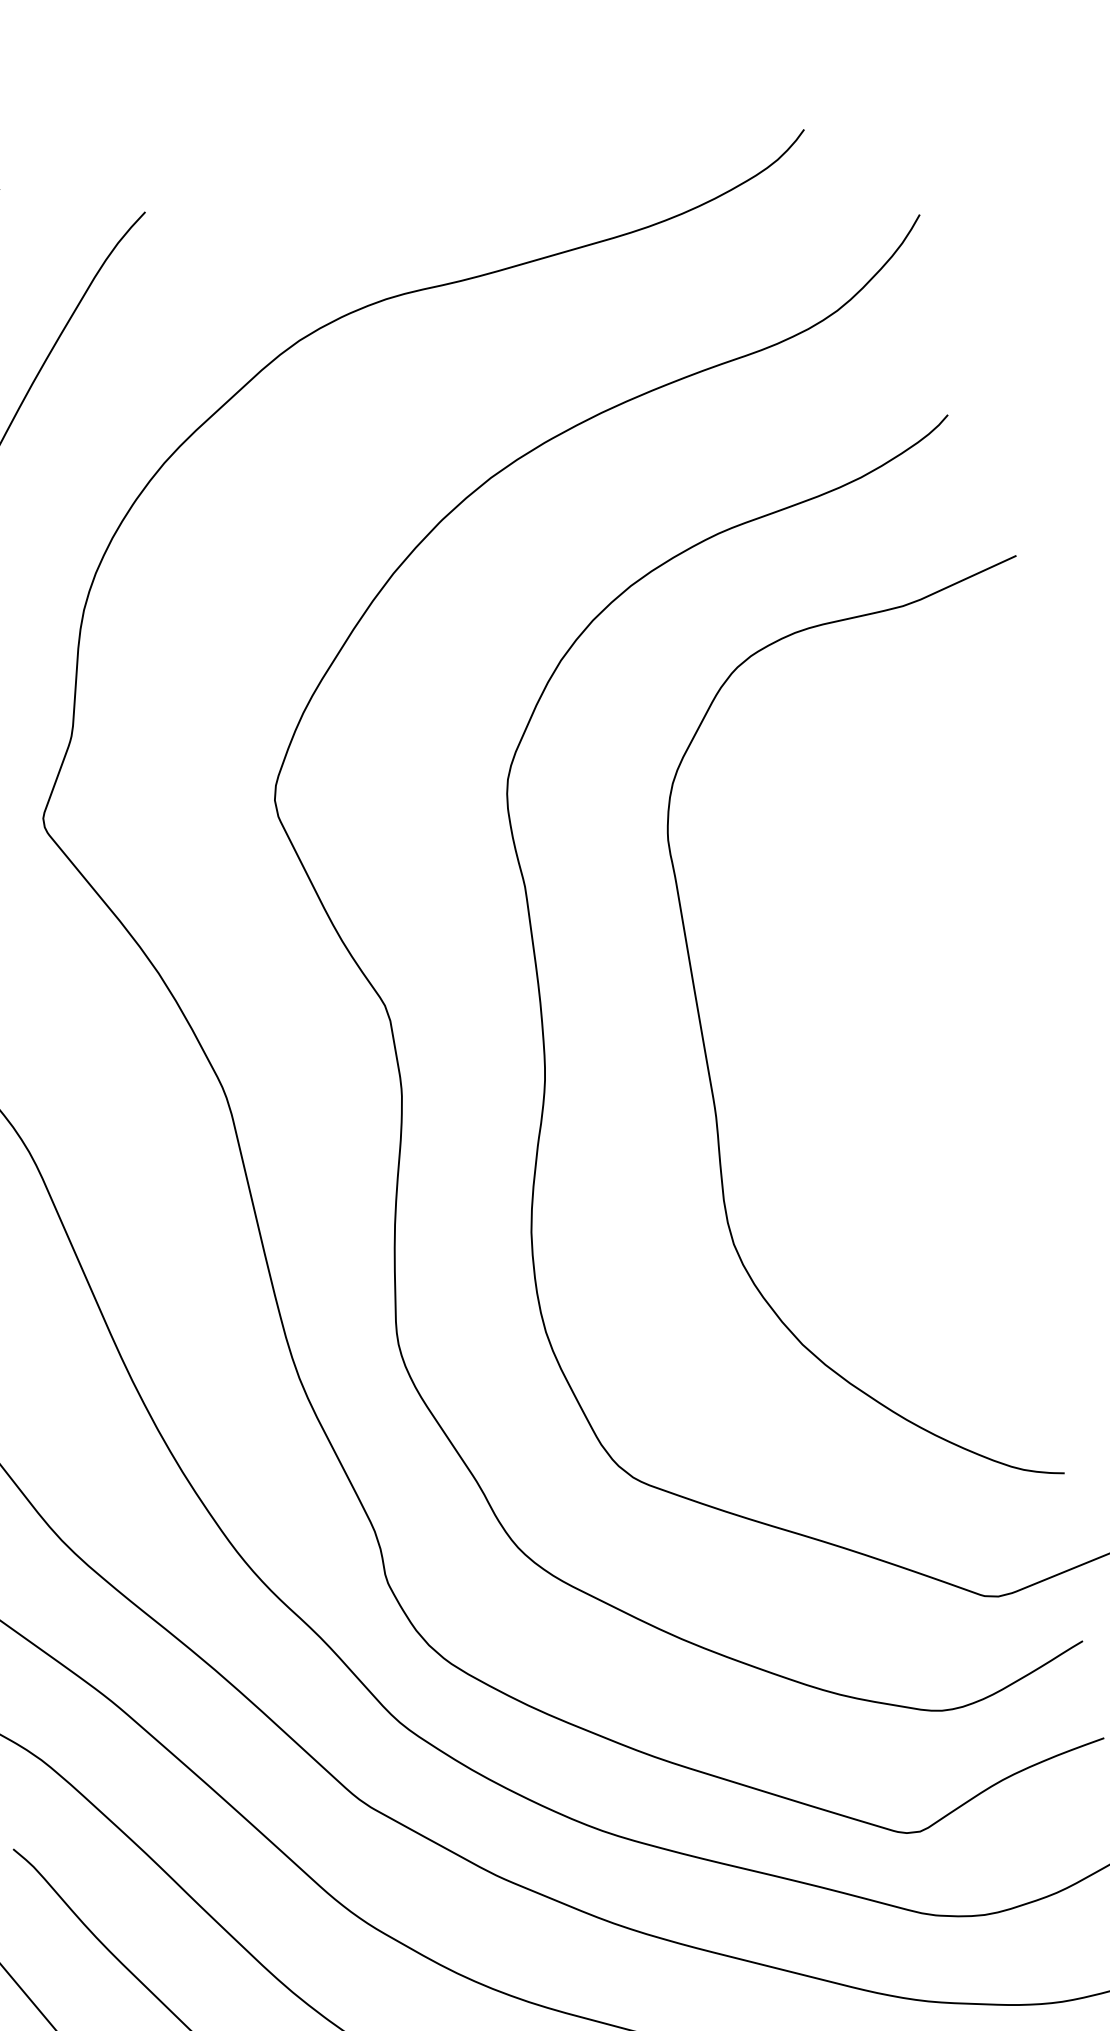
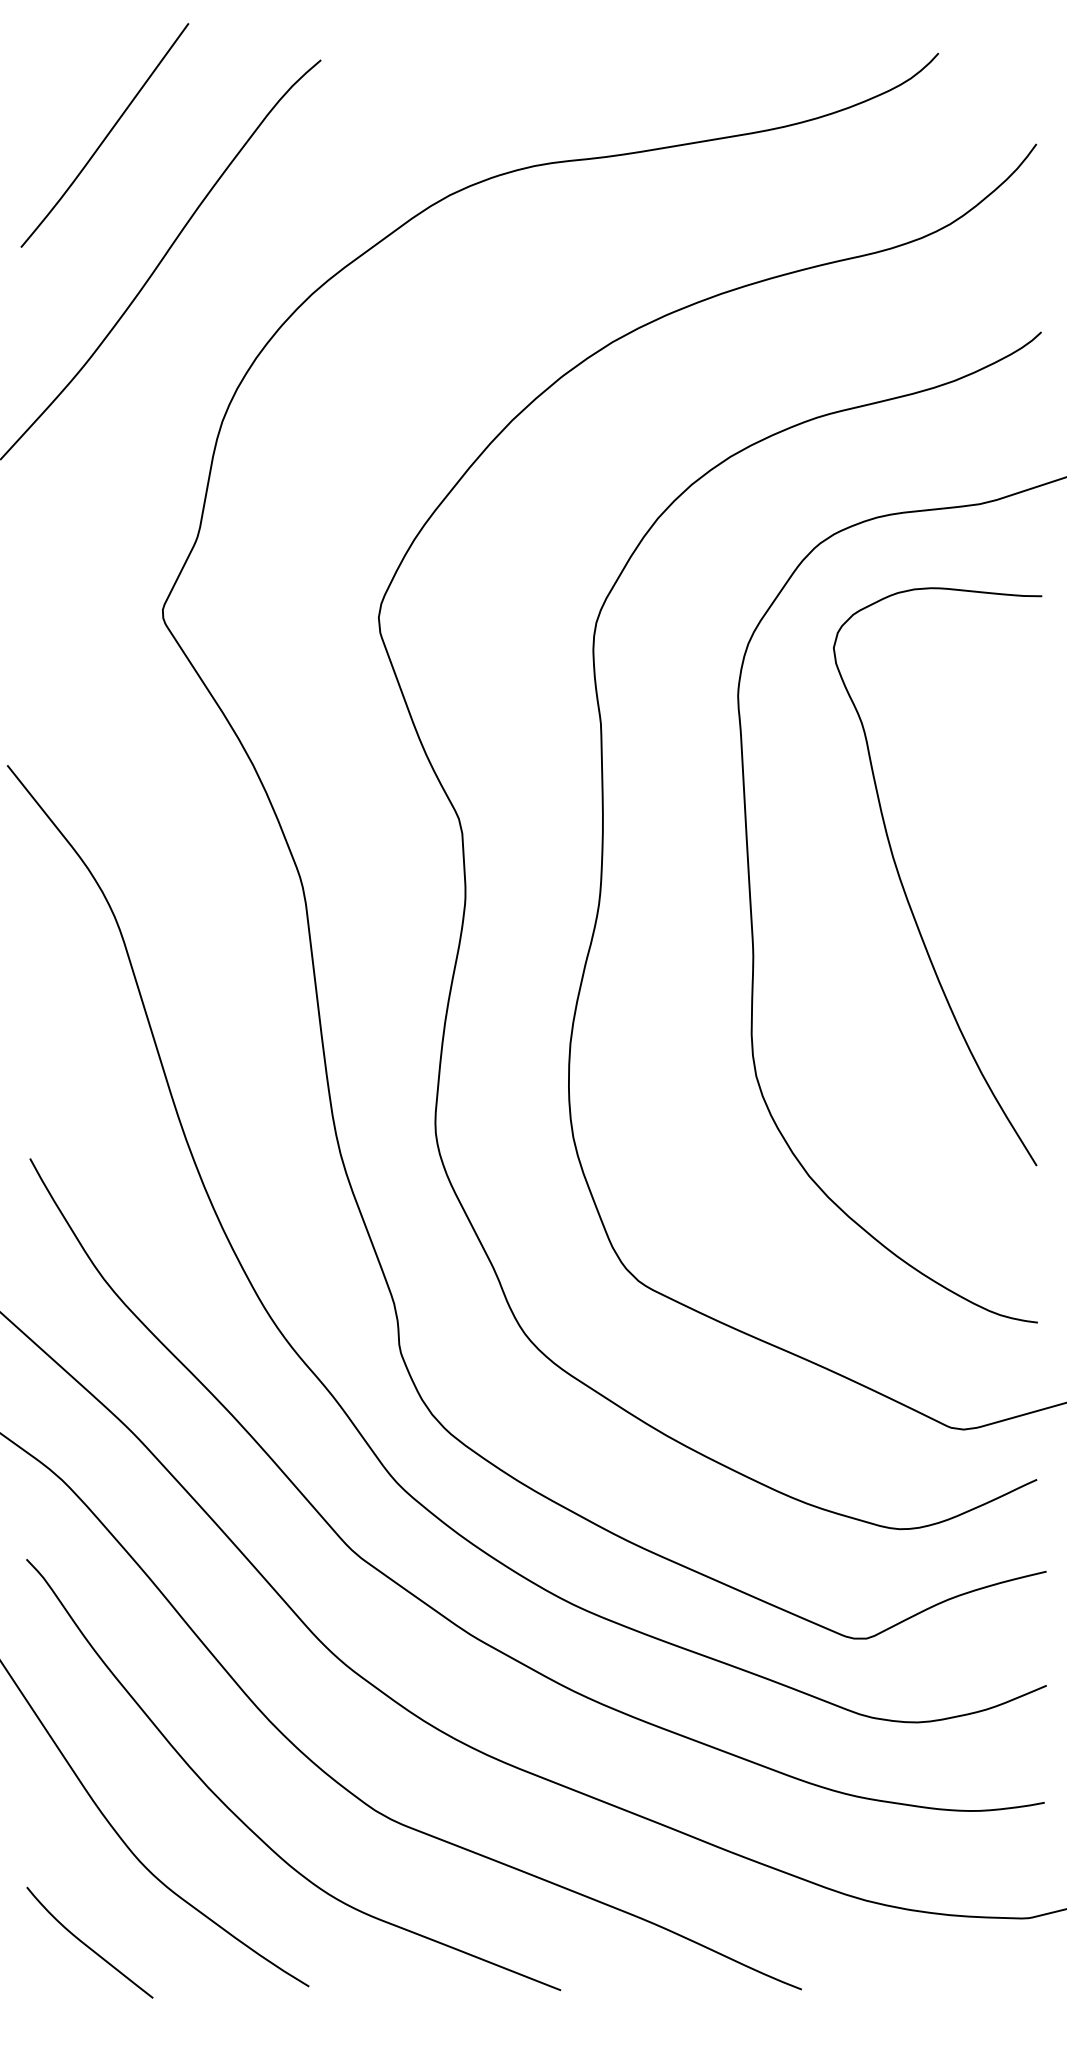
curve: (869, 1024) -> (904, 887), added

